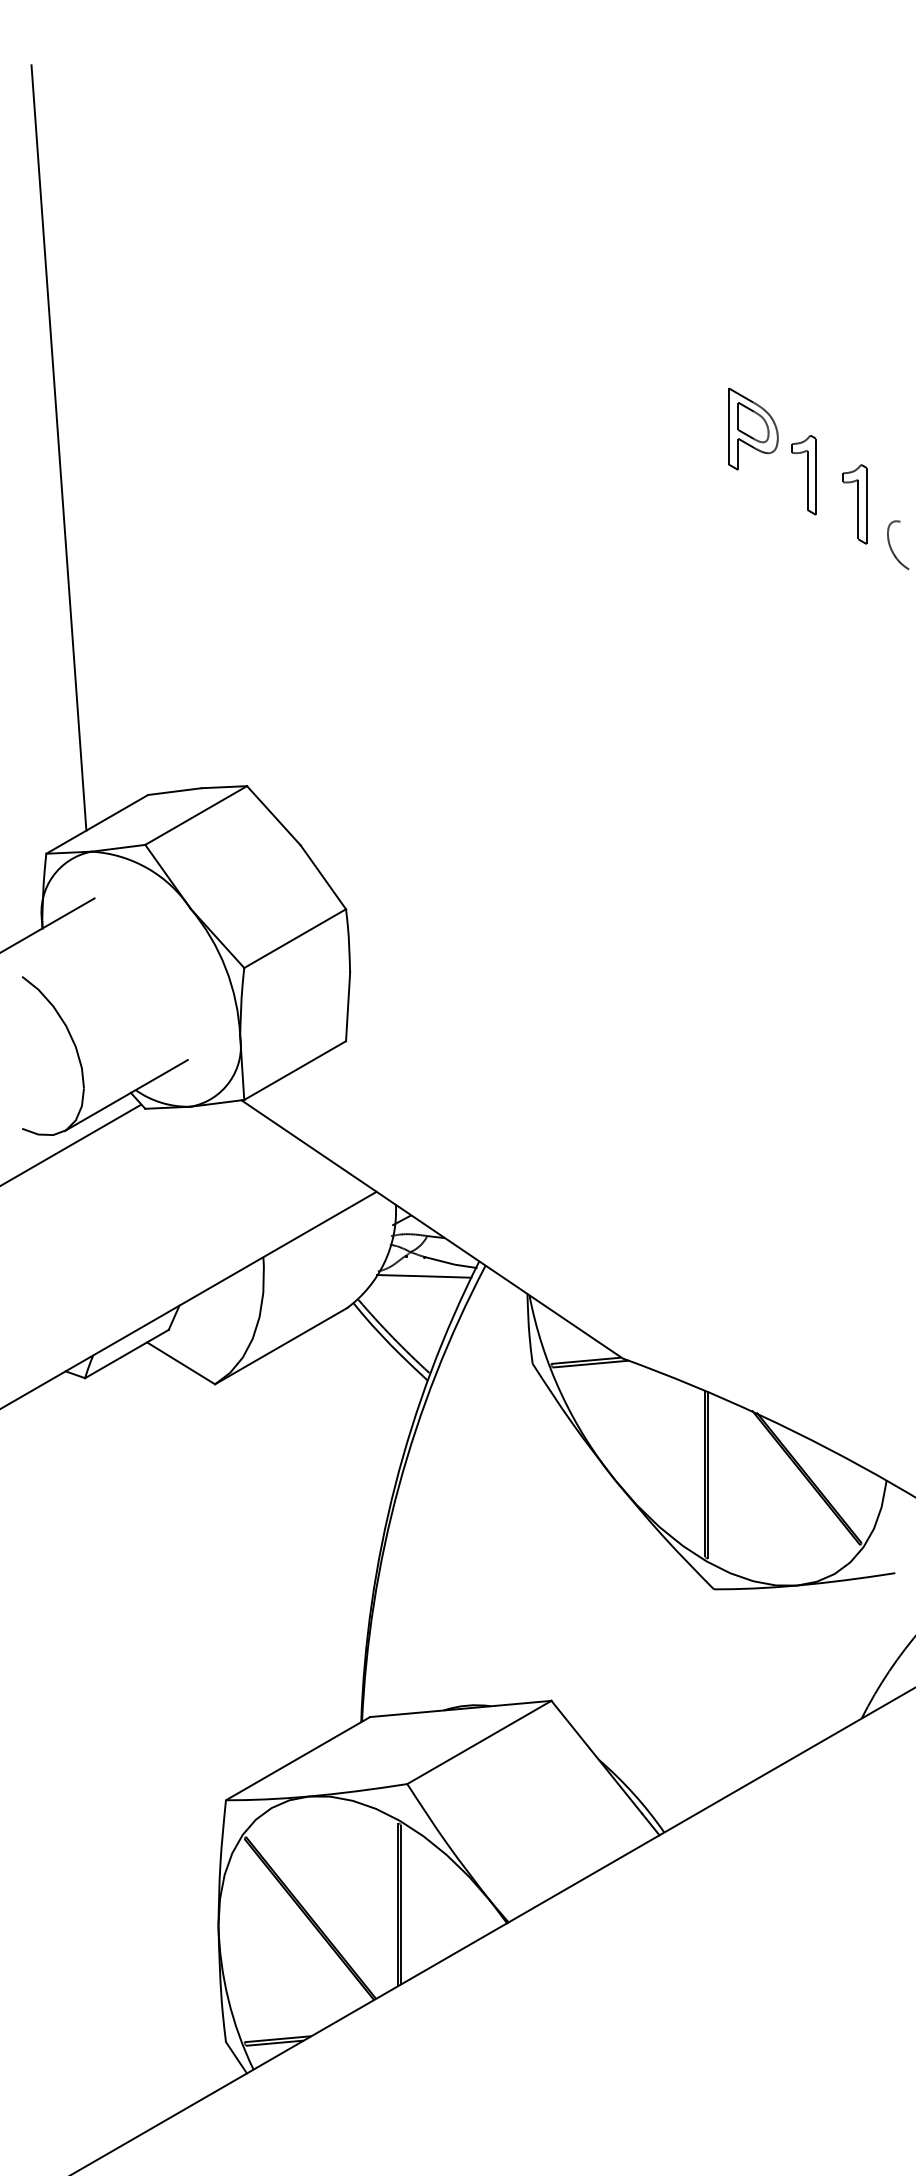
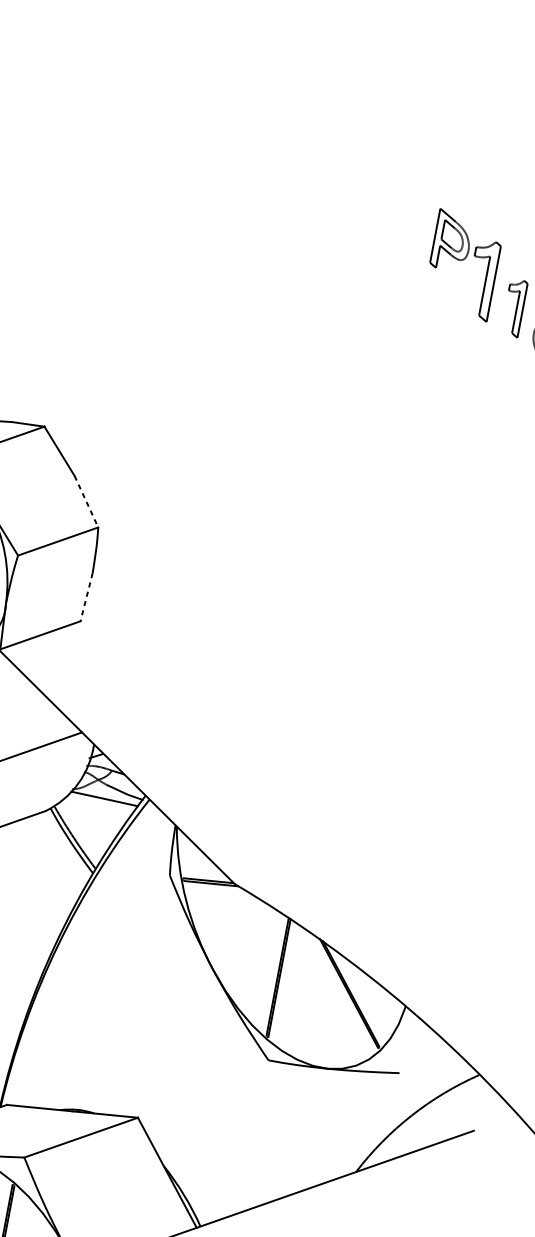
part: (803, 475) -> (481, 280), size x1.4
line: (323, 877) -> (86, 501), solid -> dashed
line: (348, 1007) -> (86, 597), solid -> dashed

